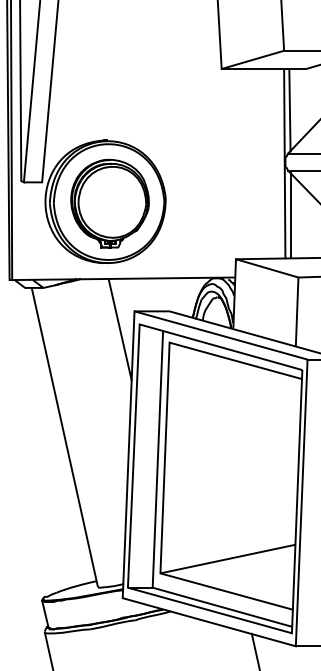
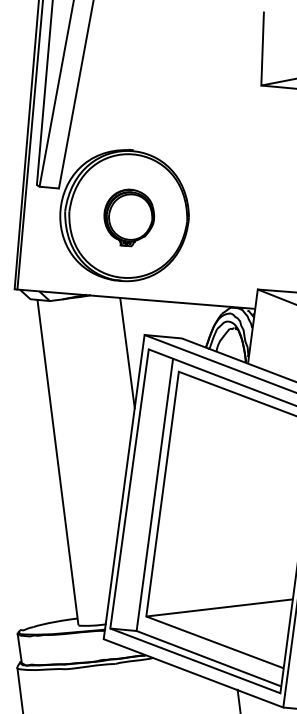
part: (109, 203) -> (128, 217), size x0.6

